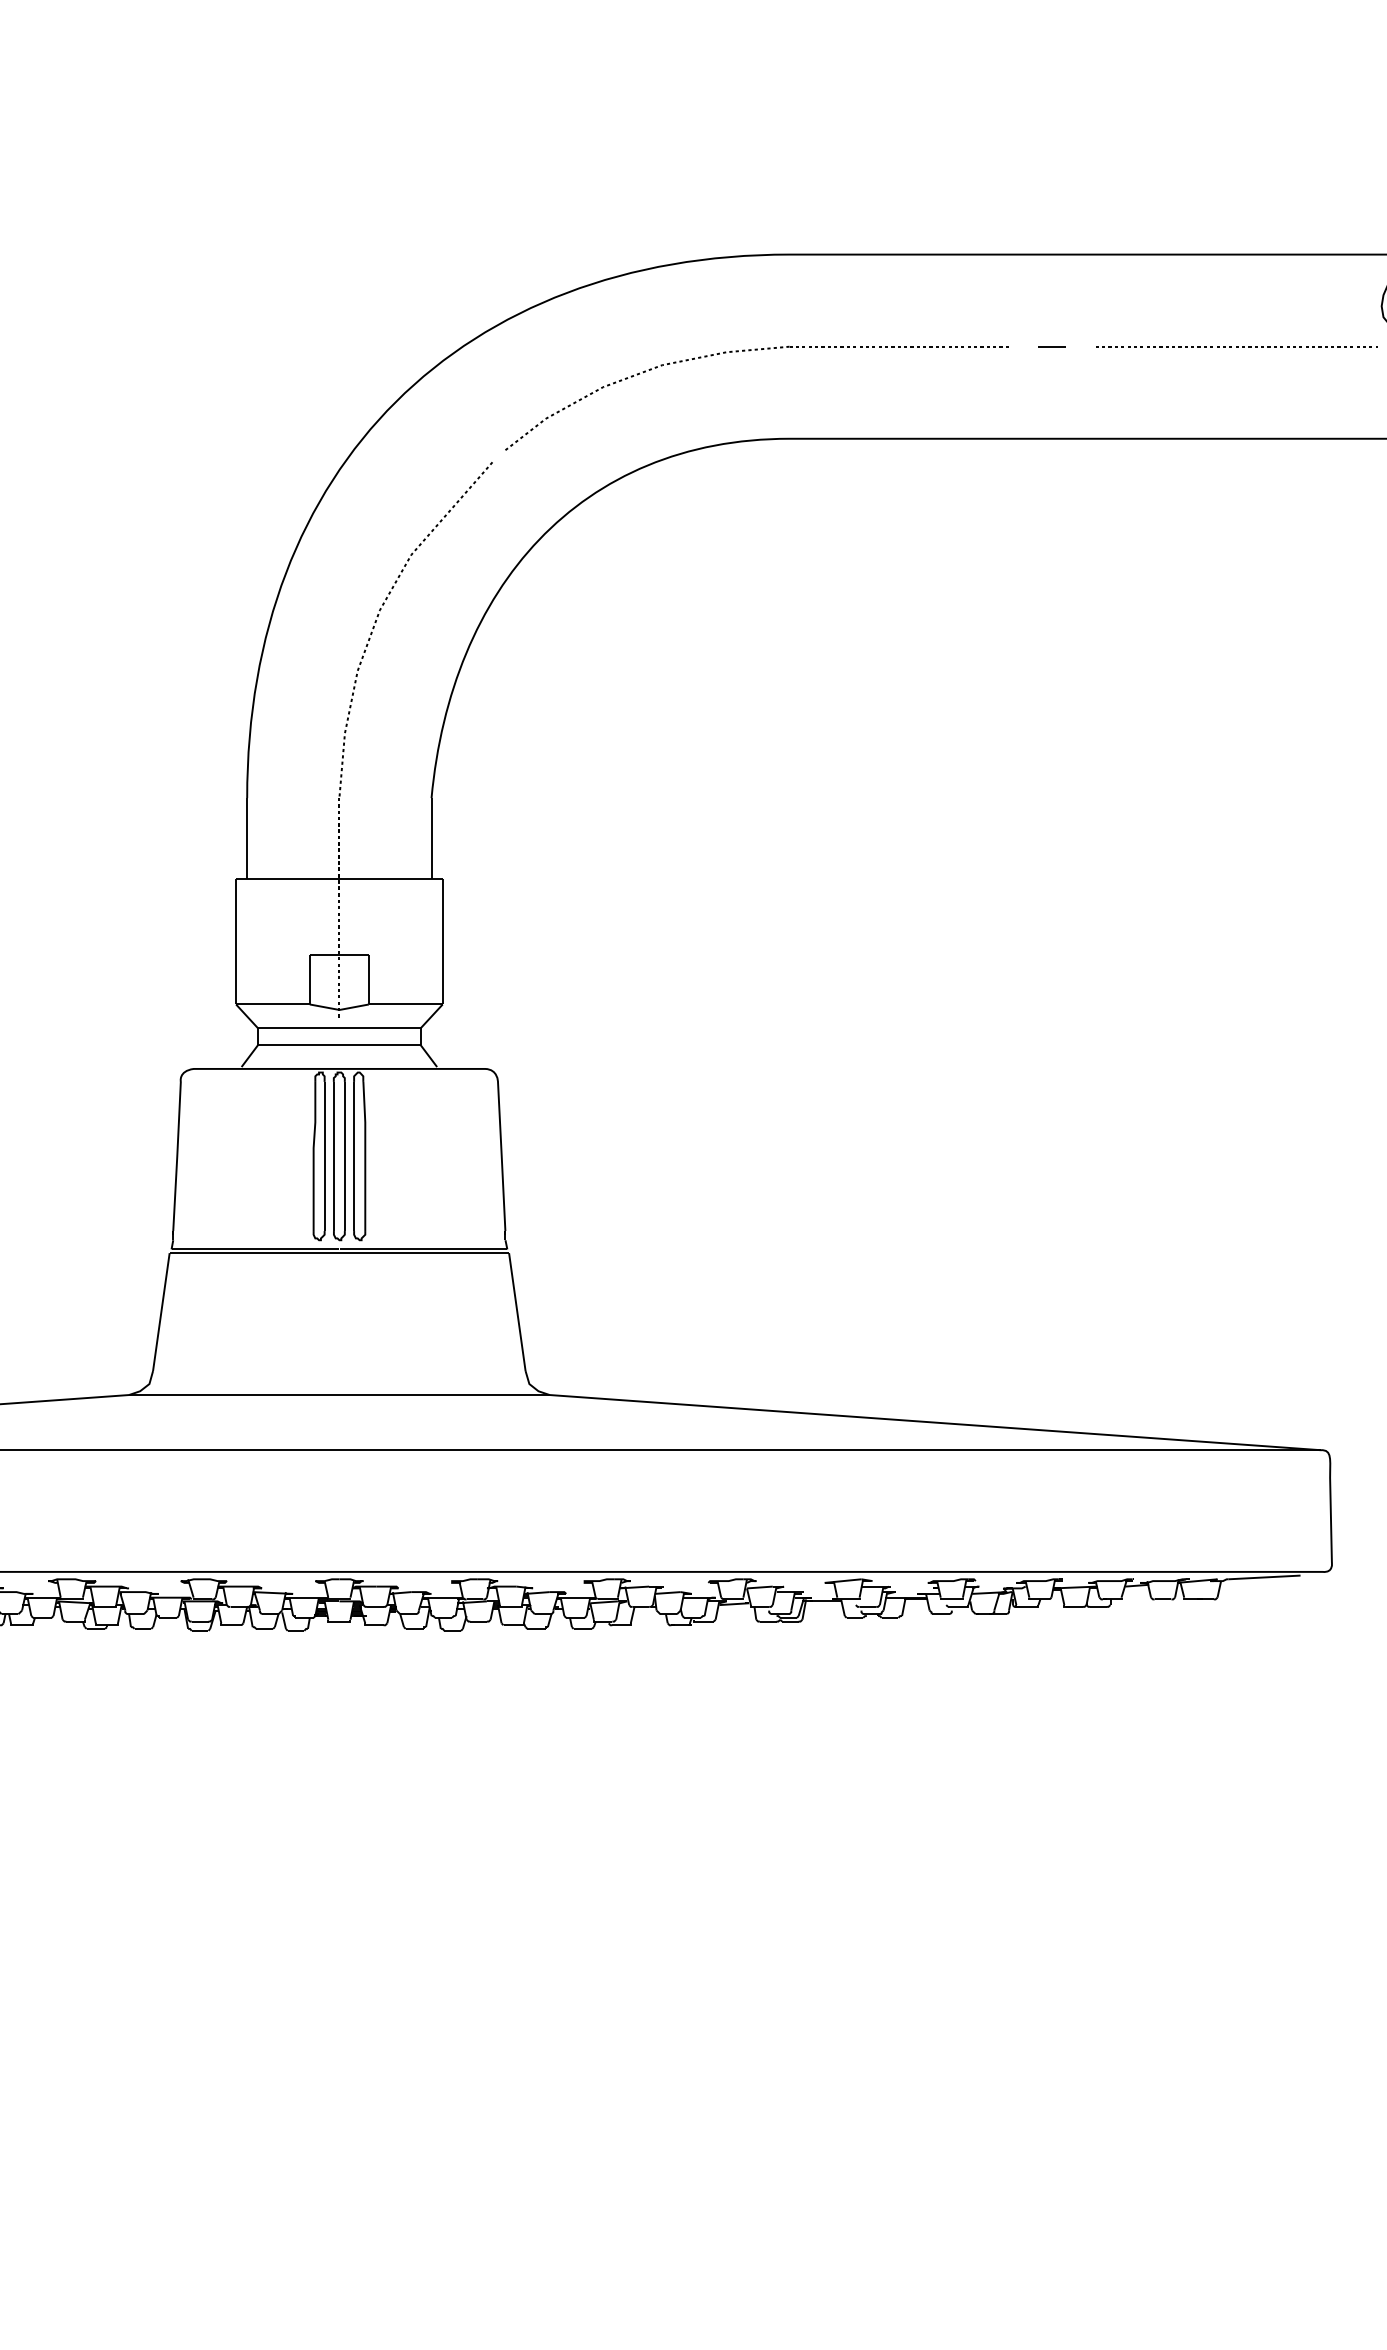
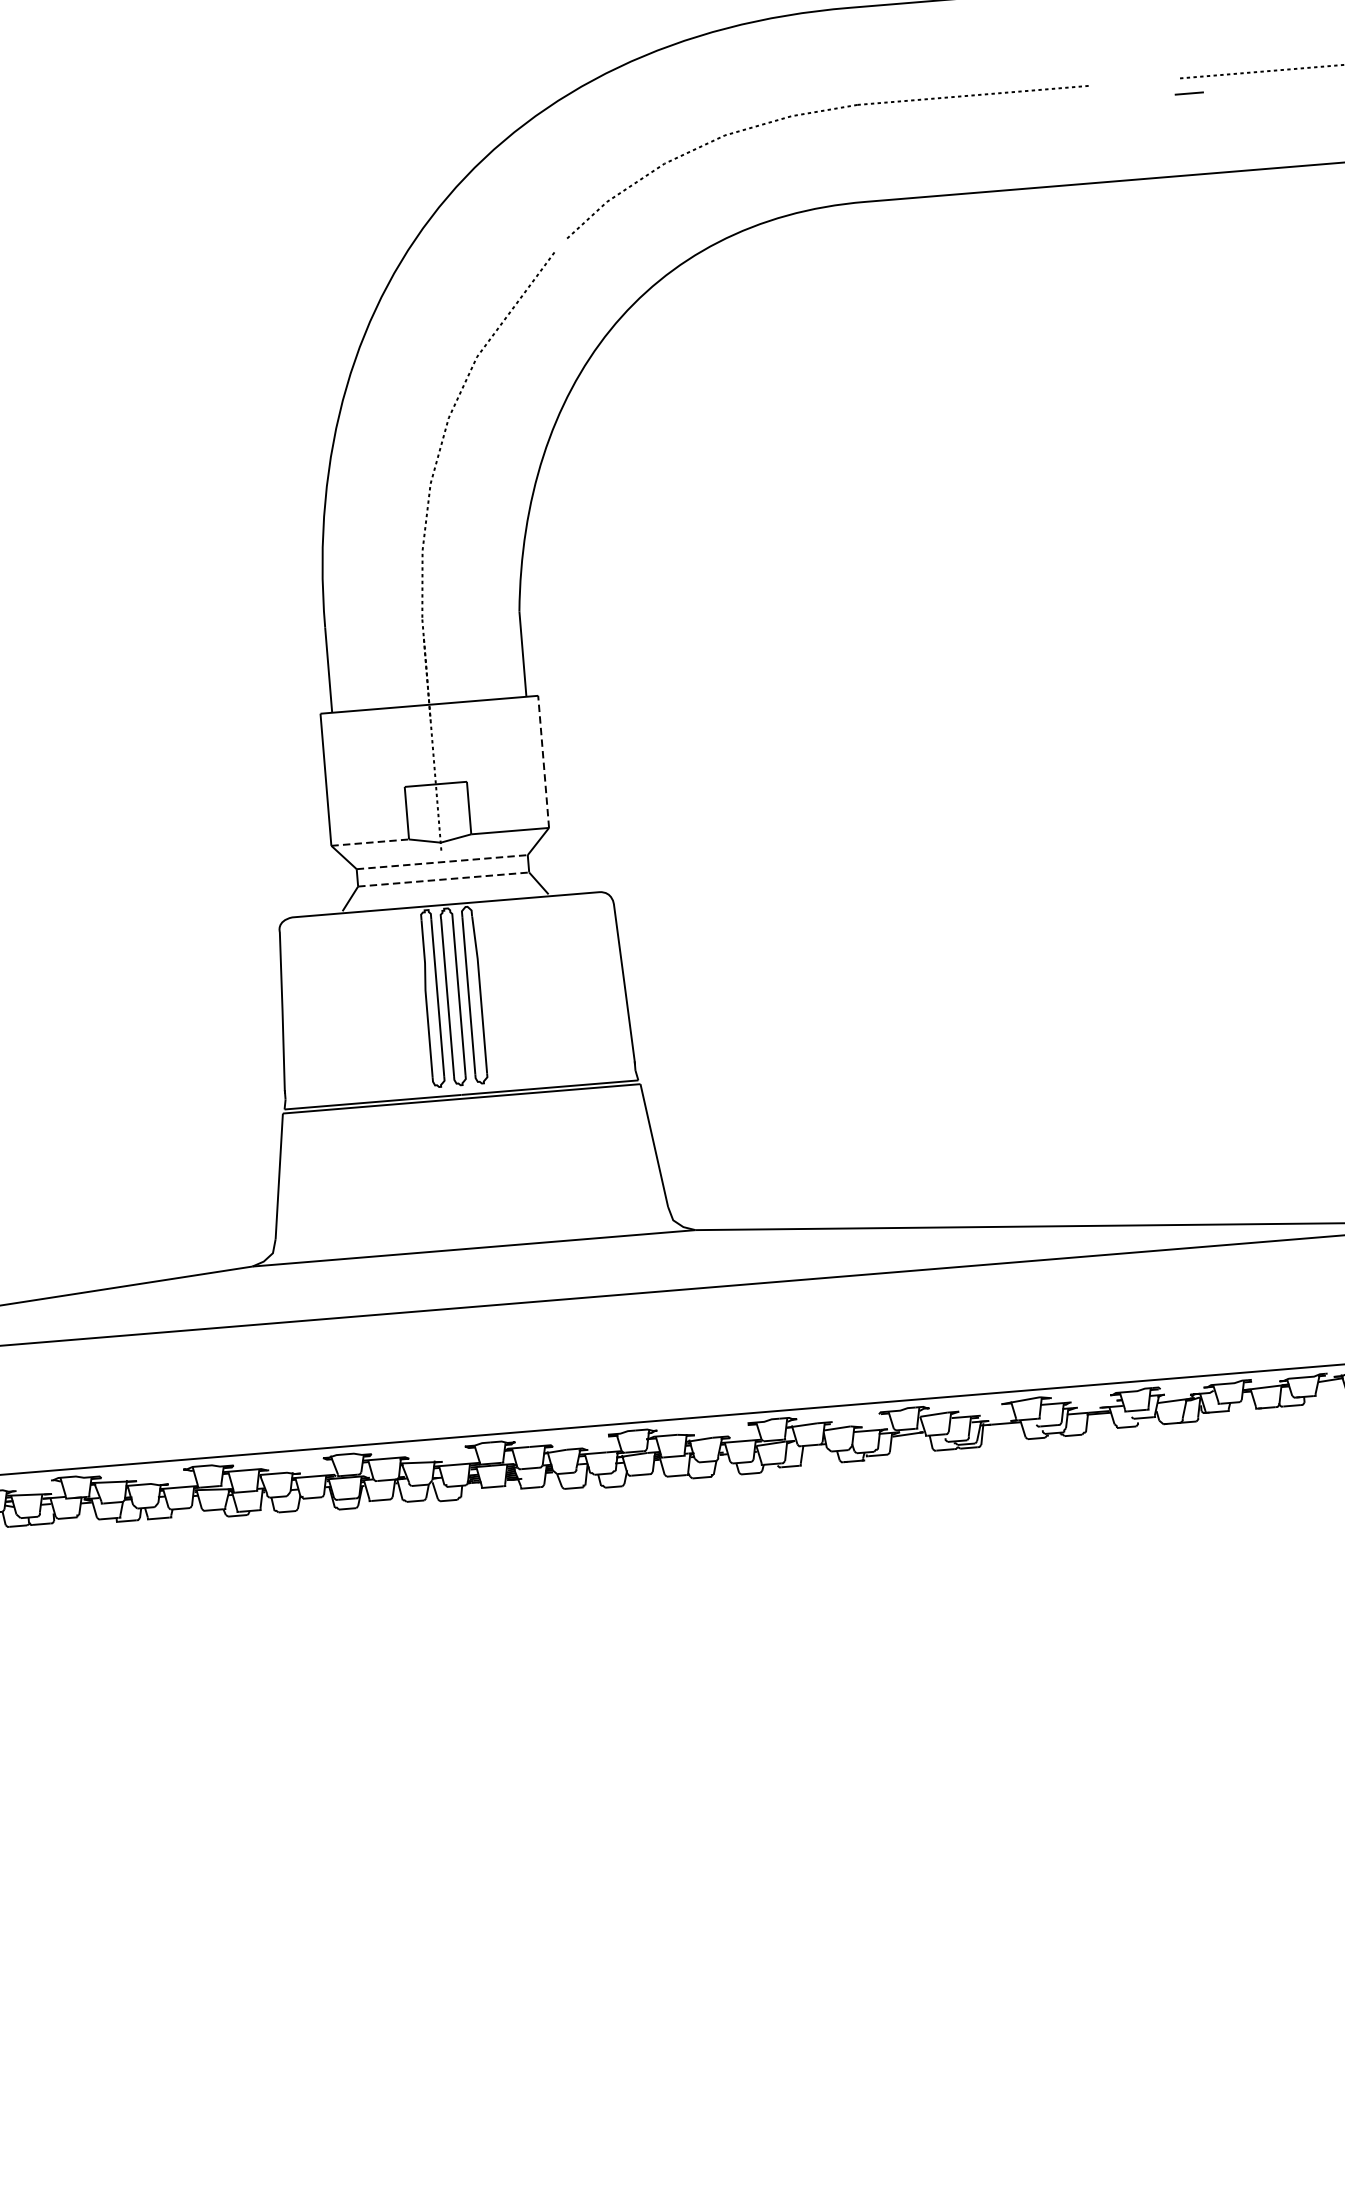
line: (1051, 346) -> (1188, 93), moved
line: (442, 941) -> (543, 761), solid -> dashed
line: (273, 1004) -> (370, 842), solid -> dashed
line: (339, 1028) -> (442, 862), solid -> dashed
line: (339, 1044) -> (443, 879), solid -> dashed

